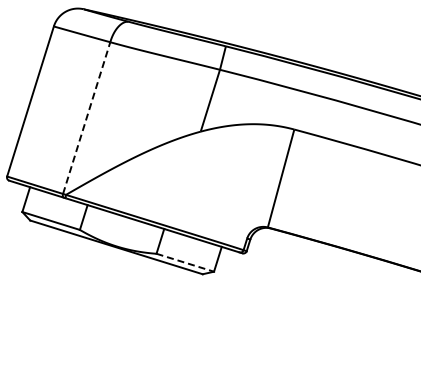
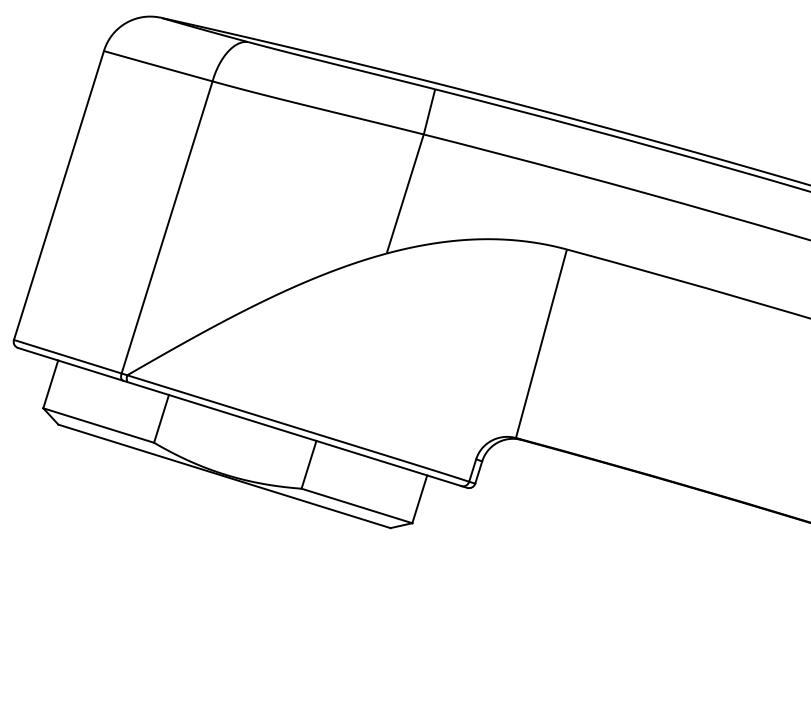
line: (86, 117) -> (166, 226), dashed -> solid
line: (185, 262) -> (357, 505), dashed -> solid

